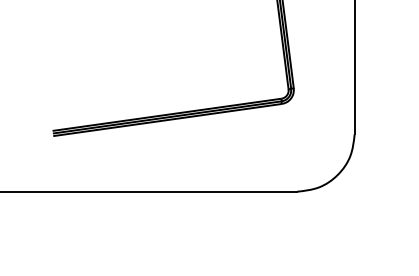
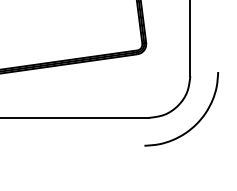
curve: (362, 199) -> (195, 123), added

